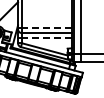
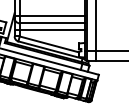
line: (46, 27) -> (51, 15), dashed -> solid
line: (46, 38) -> (51, 30), dashed -> solid

